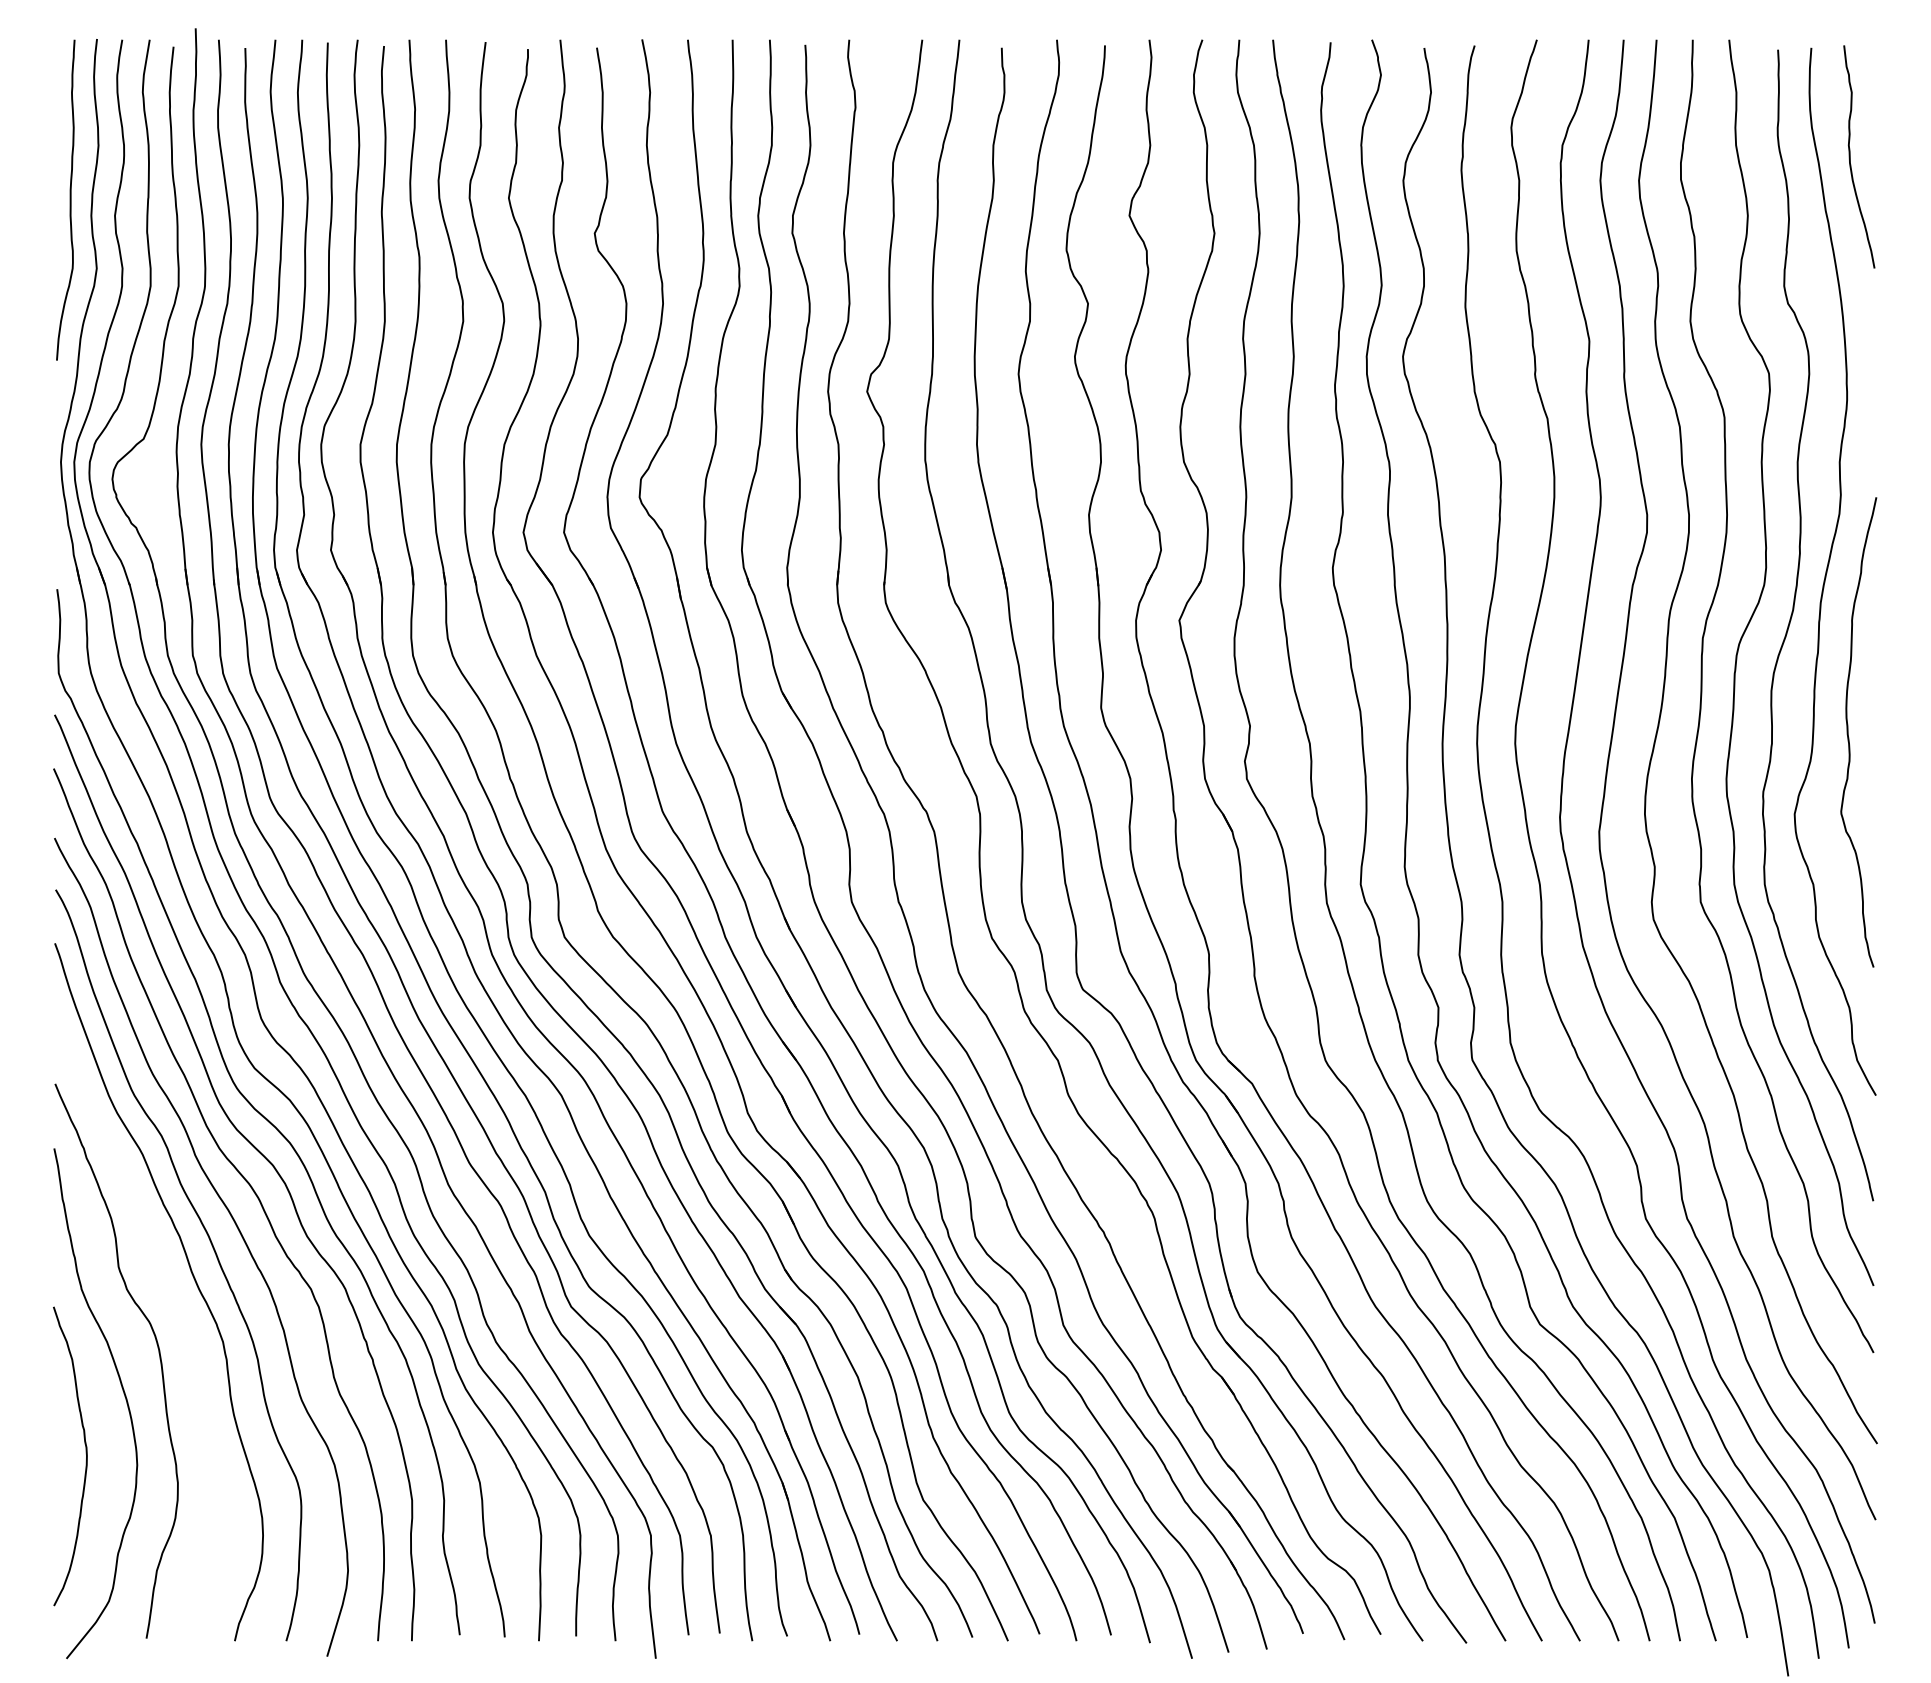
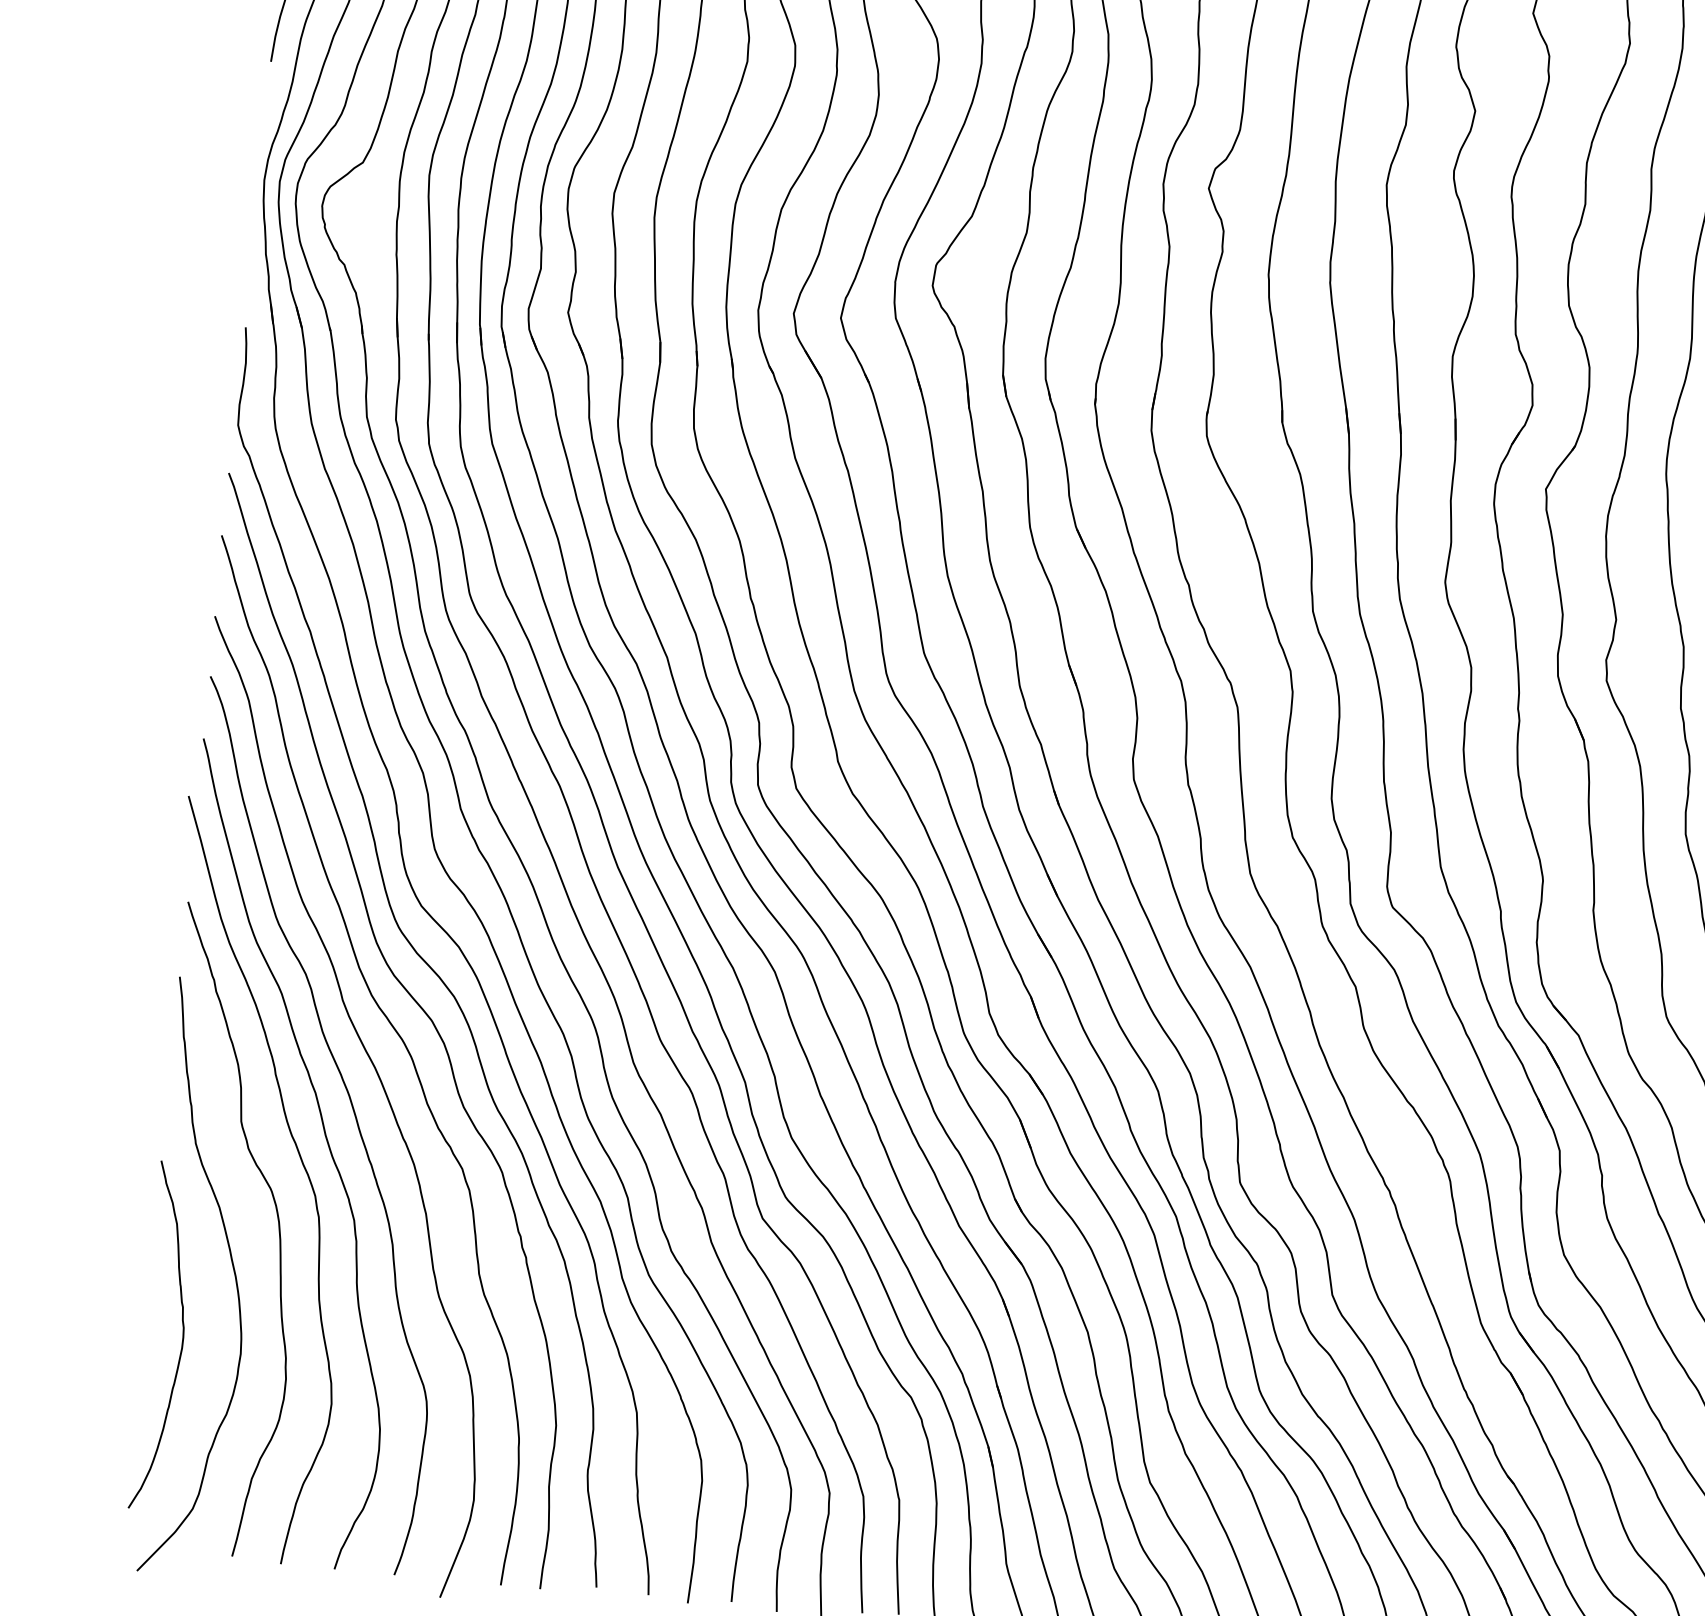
curve: (173, 1297) -> (301, 1163), added

